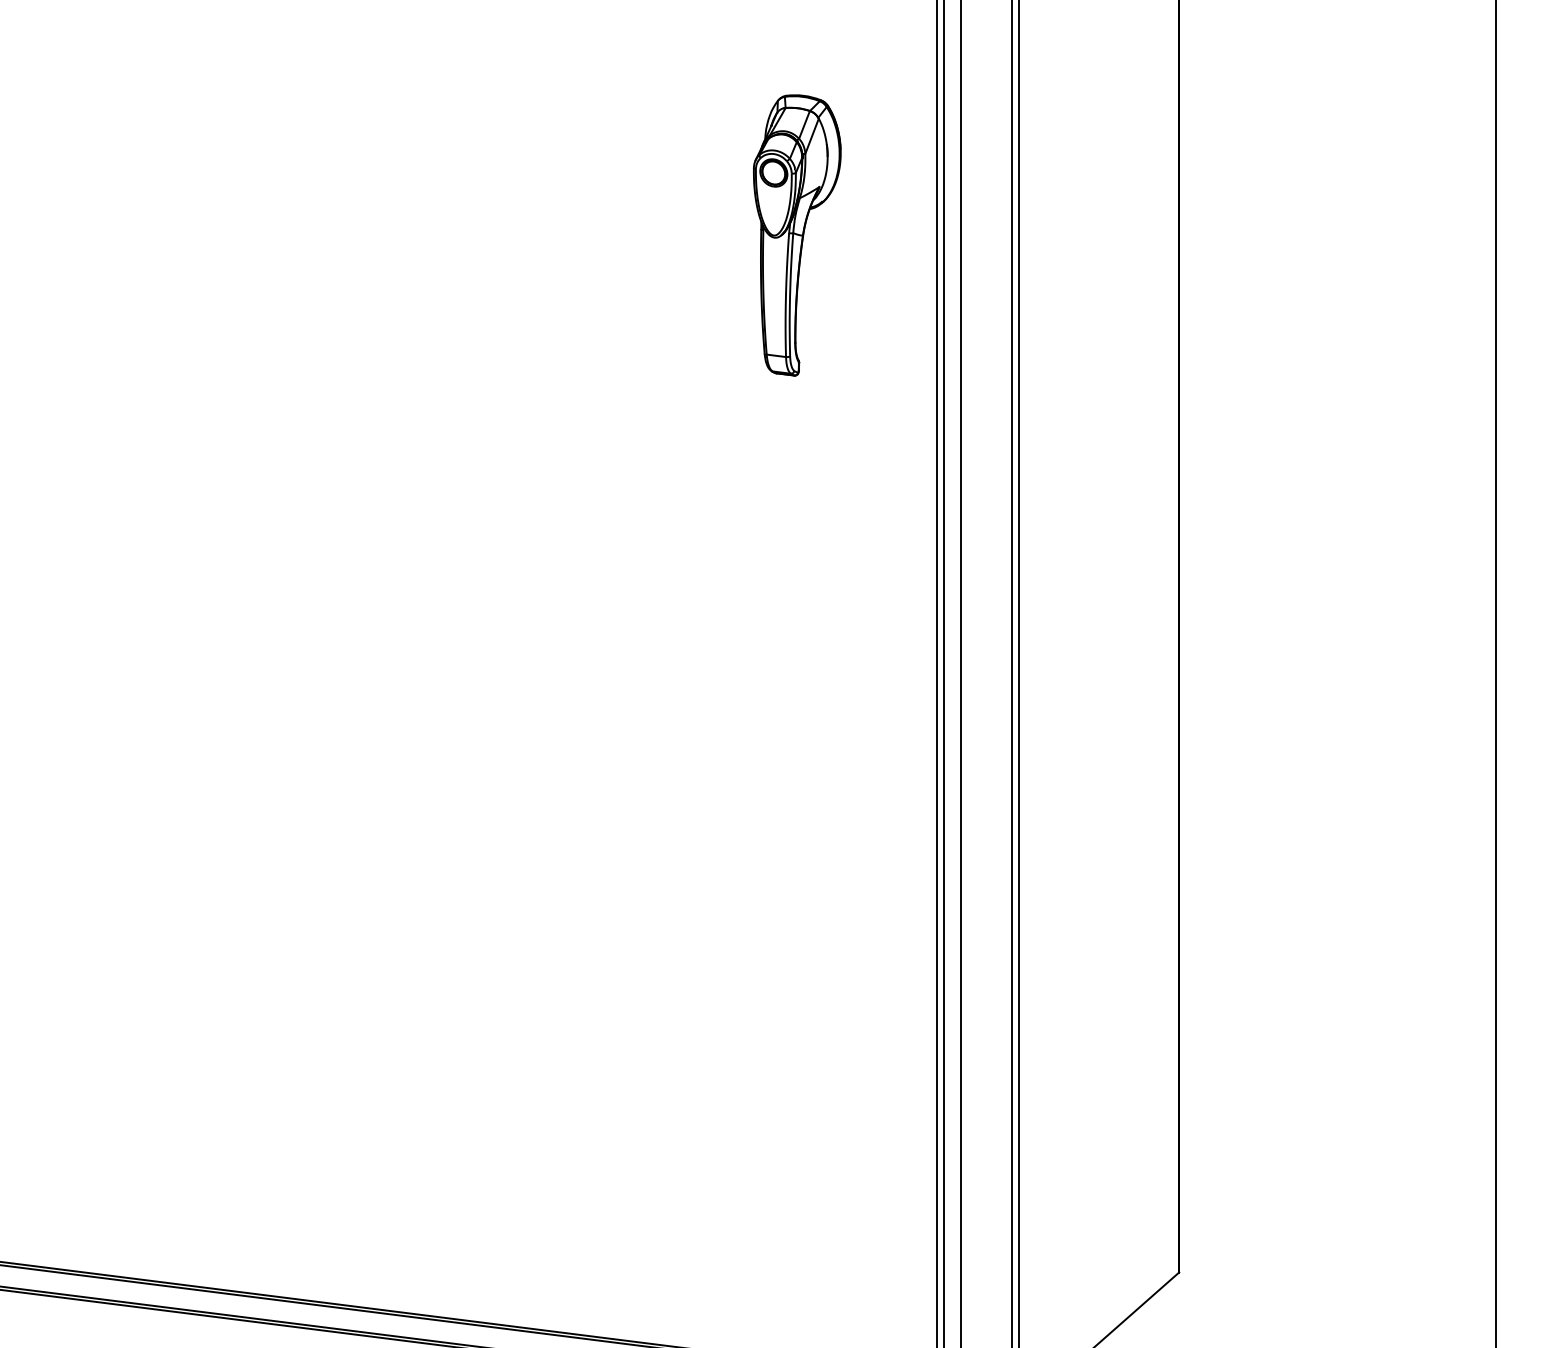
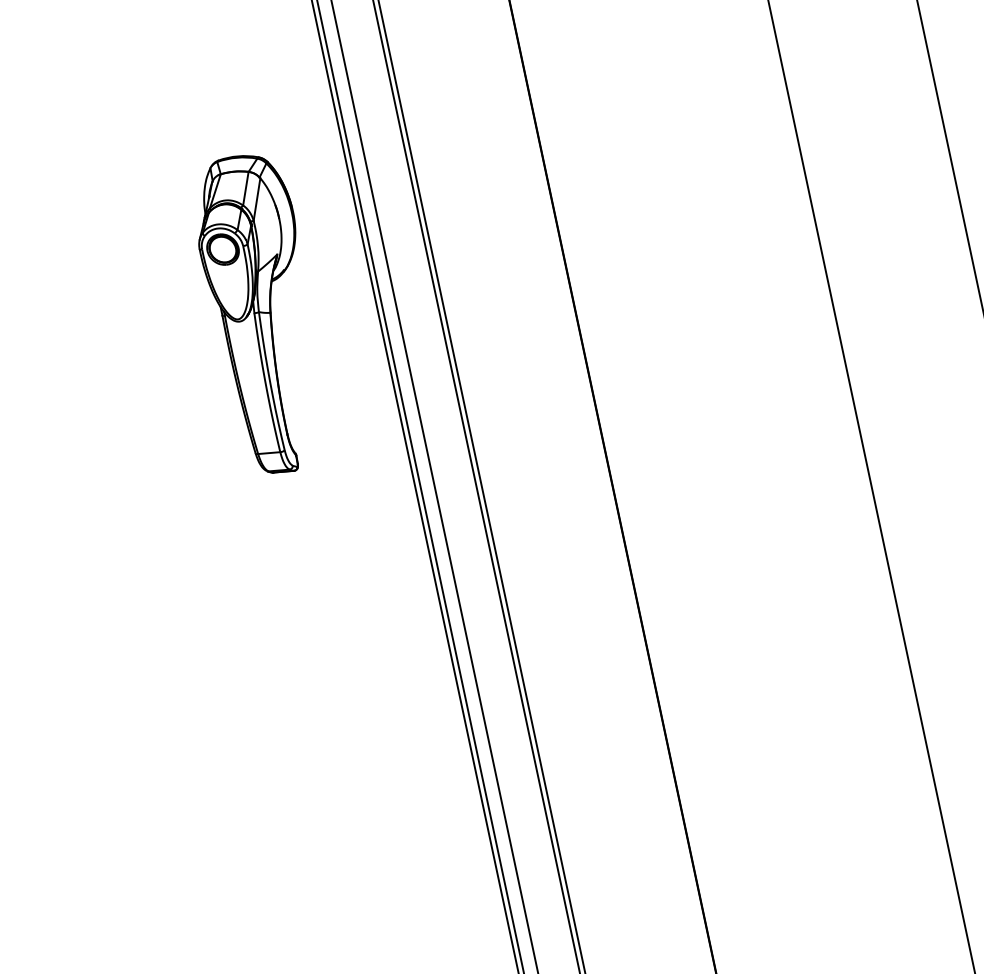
part: (797, 235) -> (264, 313), size x1.43

